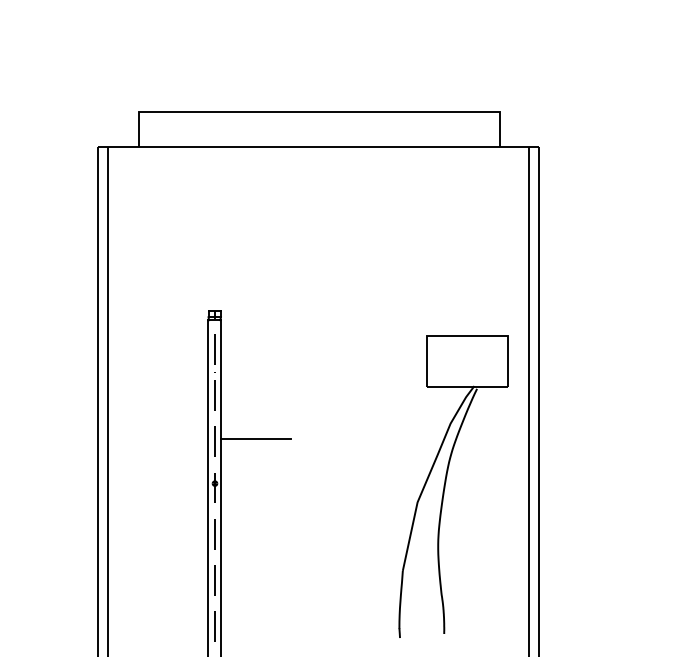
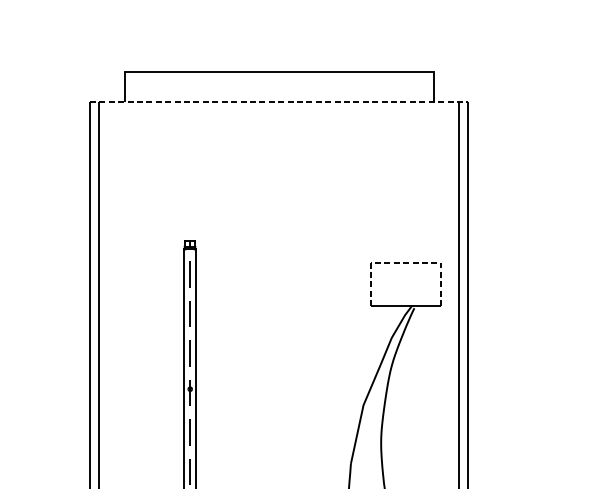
line: (318, 147) -> (278, 101), solid -> dashed
line: (467, 335) -> (406, 262), solid -> dashed
line: (255, 439) -> (224, 351), removed

